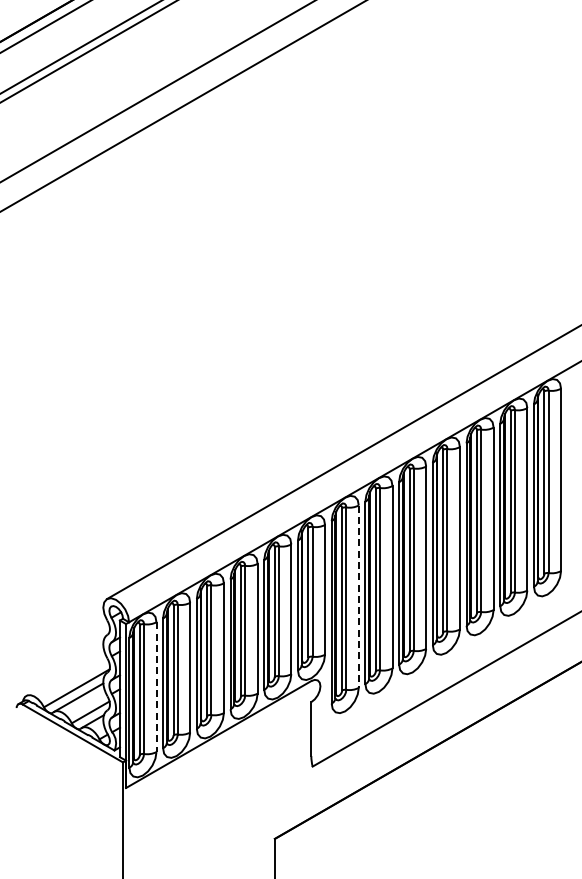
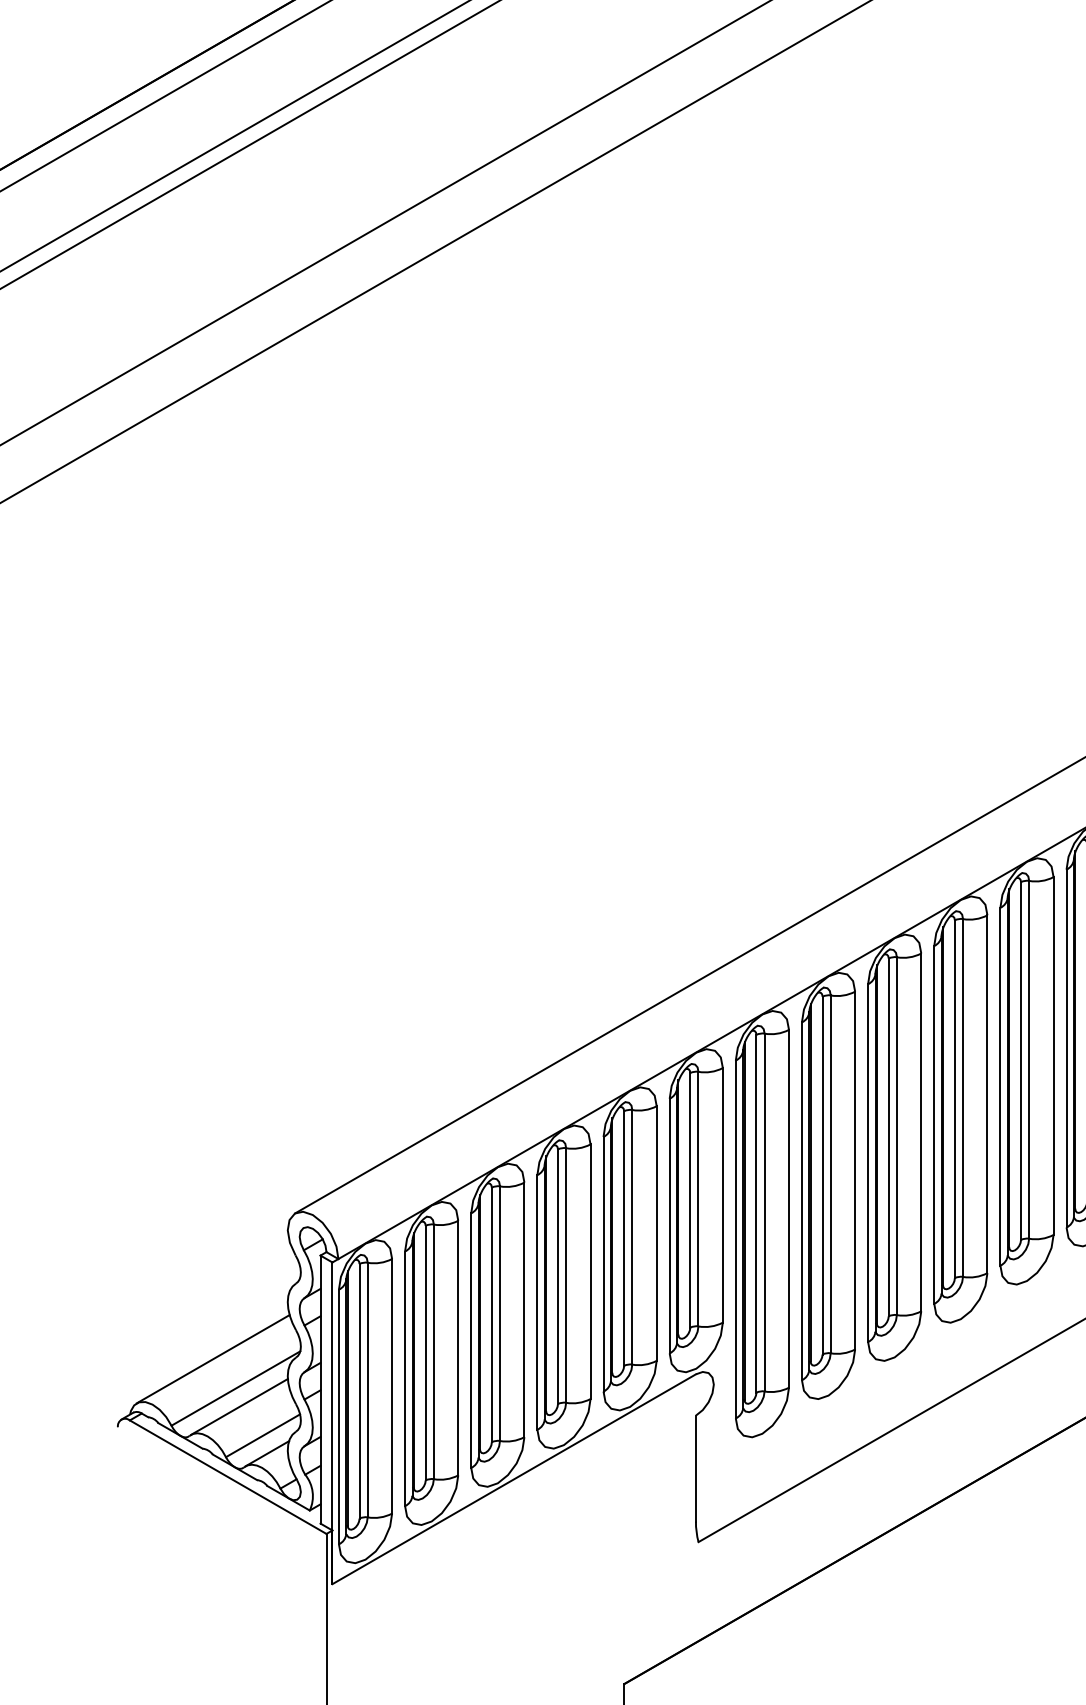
line: (358, 597) -> (788, 1210), dashed -> solid
line: (65, 672) -> (213, 1357), added
line: (156, 687) -> (392, 1386), dashed -> solid

